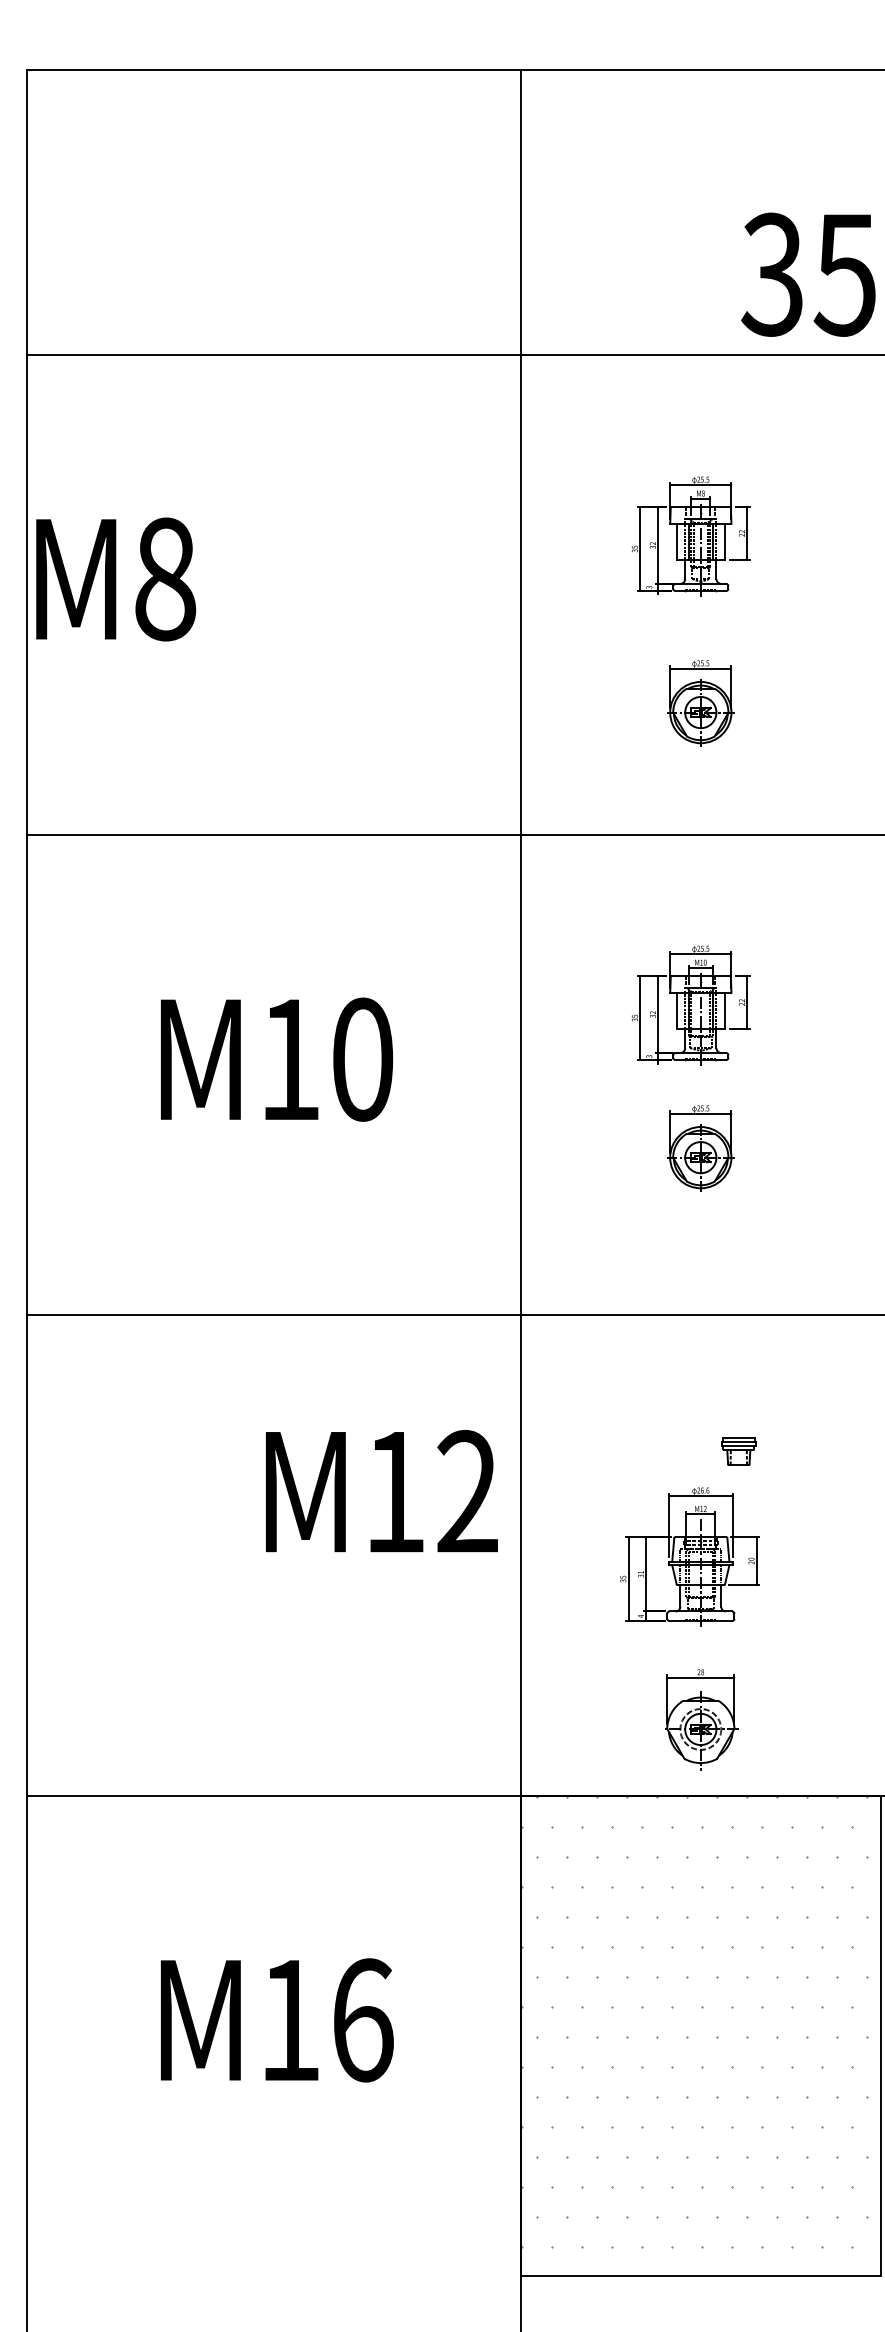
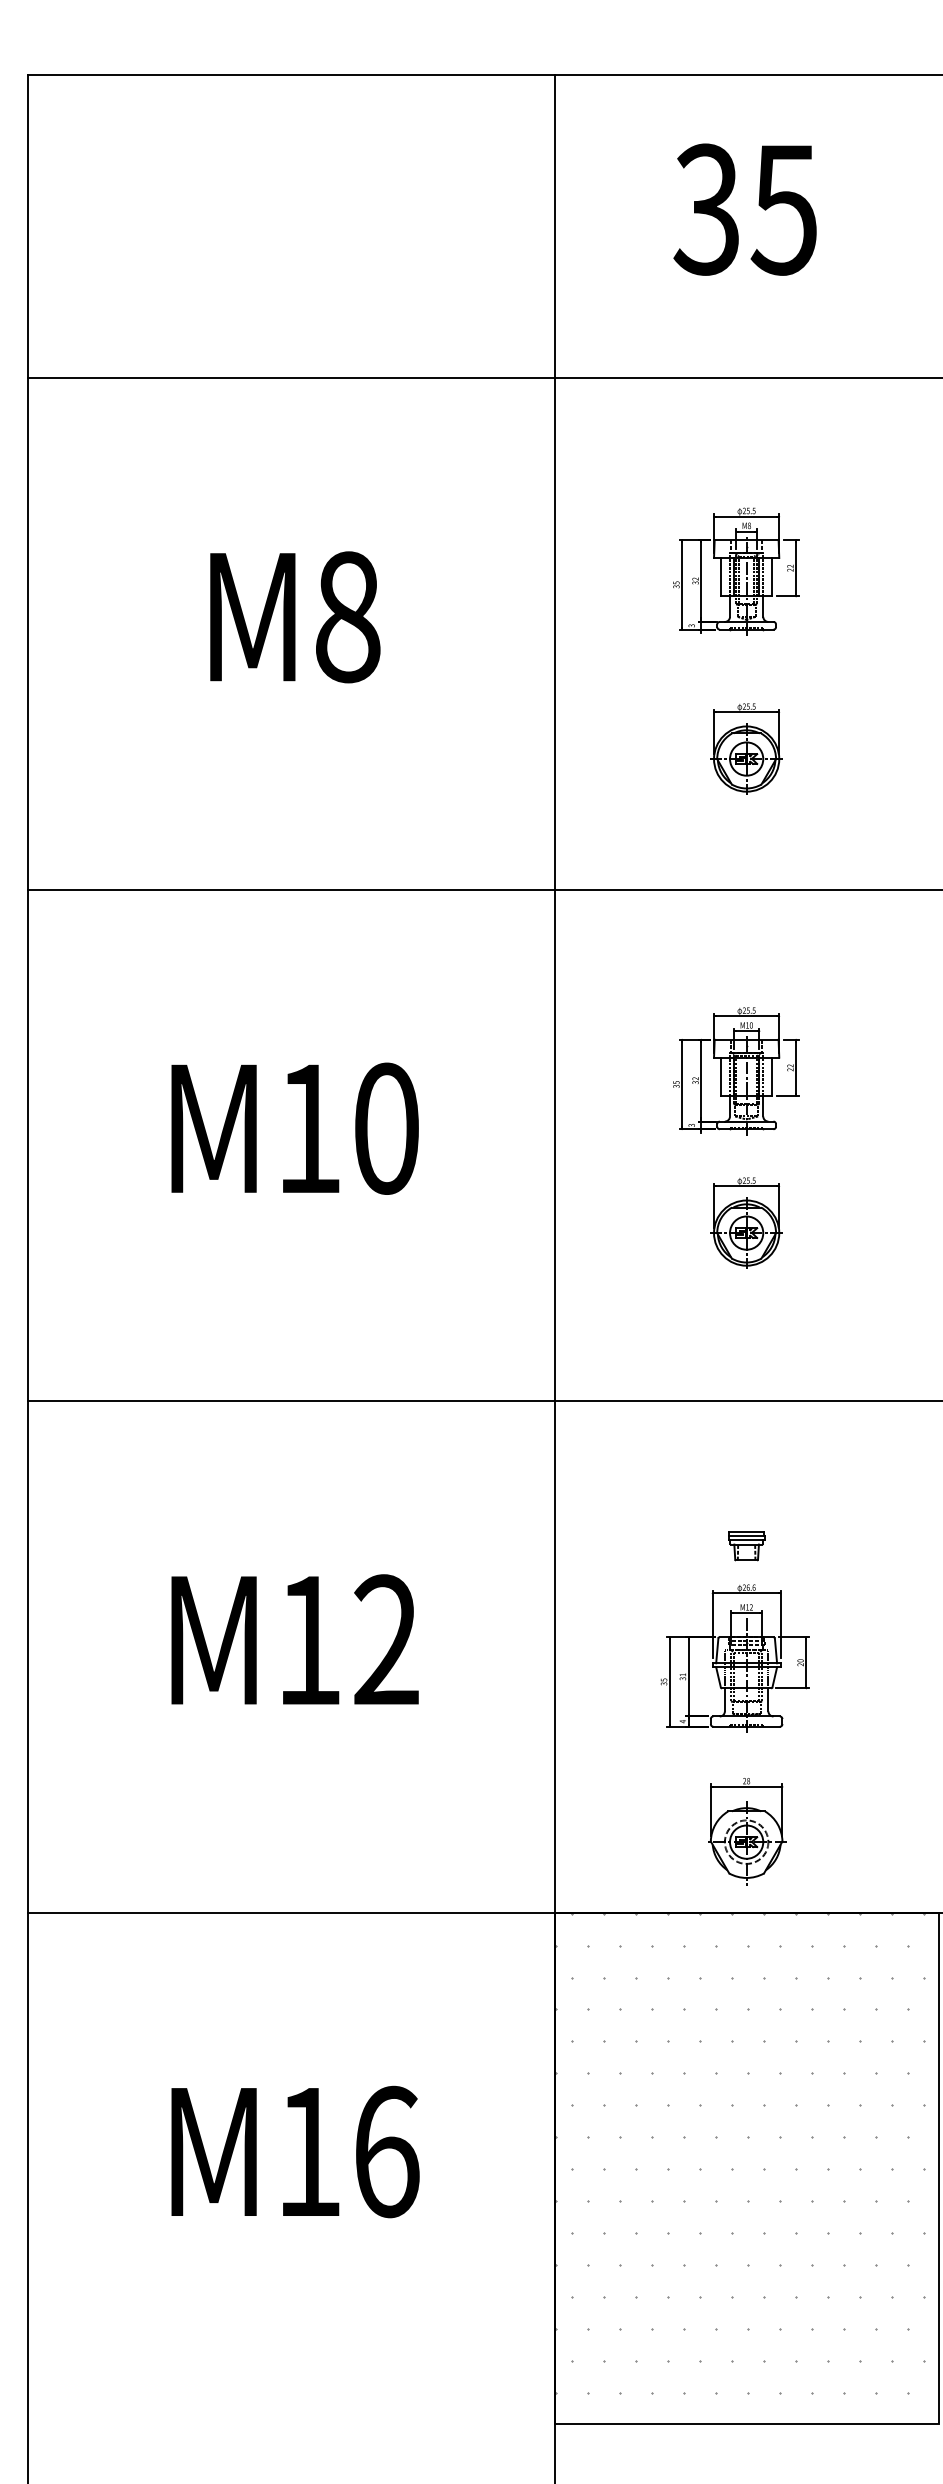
text: (808, 274) -> (745, 209), moved
text: (116, 579) -> (295, 617), moved
part: (738, 1451) -> (746, 1546), moved
text: (381, 1491) -> (294, 1639), moved

